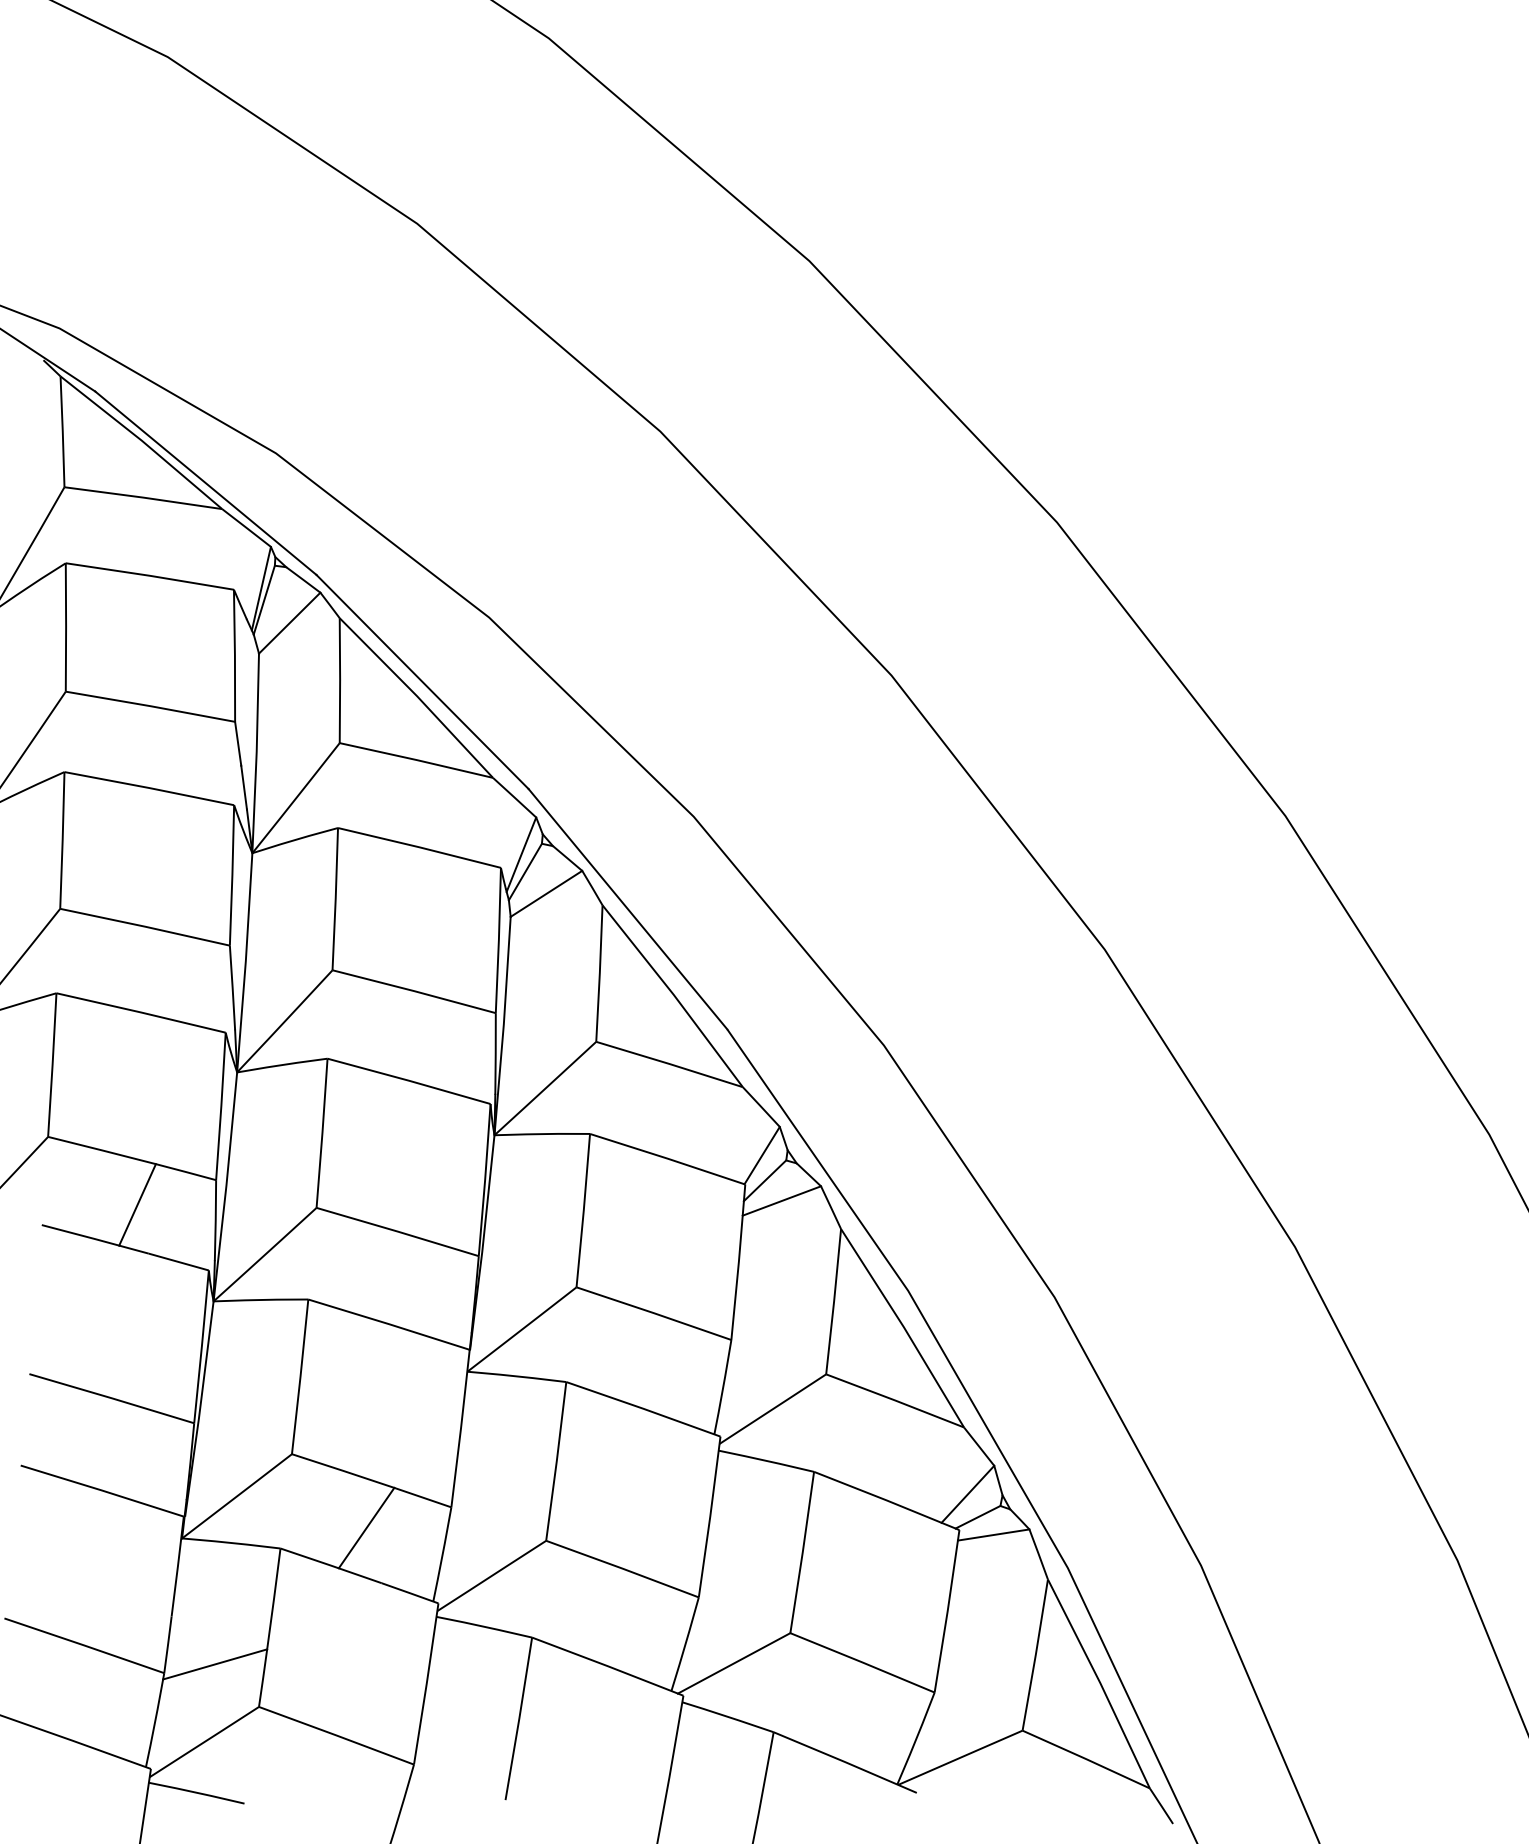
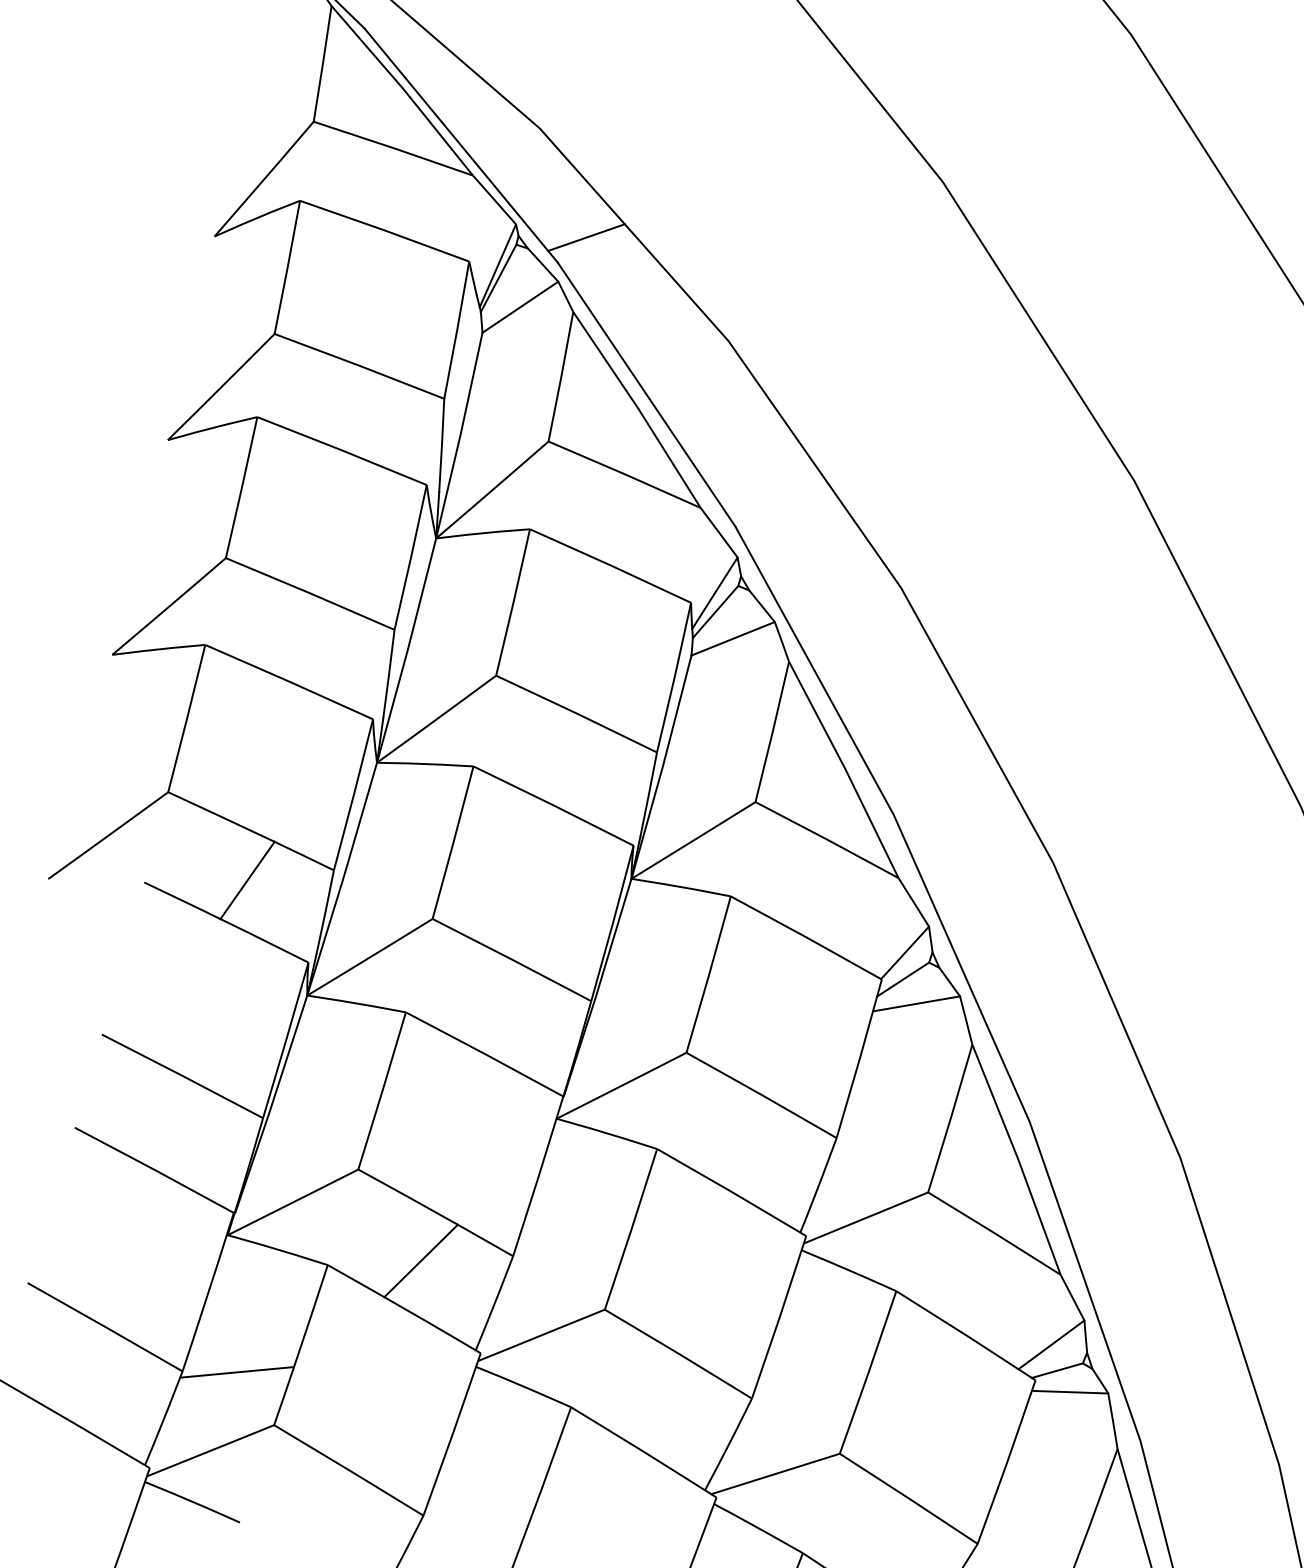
line: (338, 546) -> (586, 237), added

